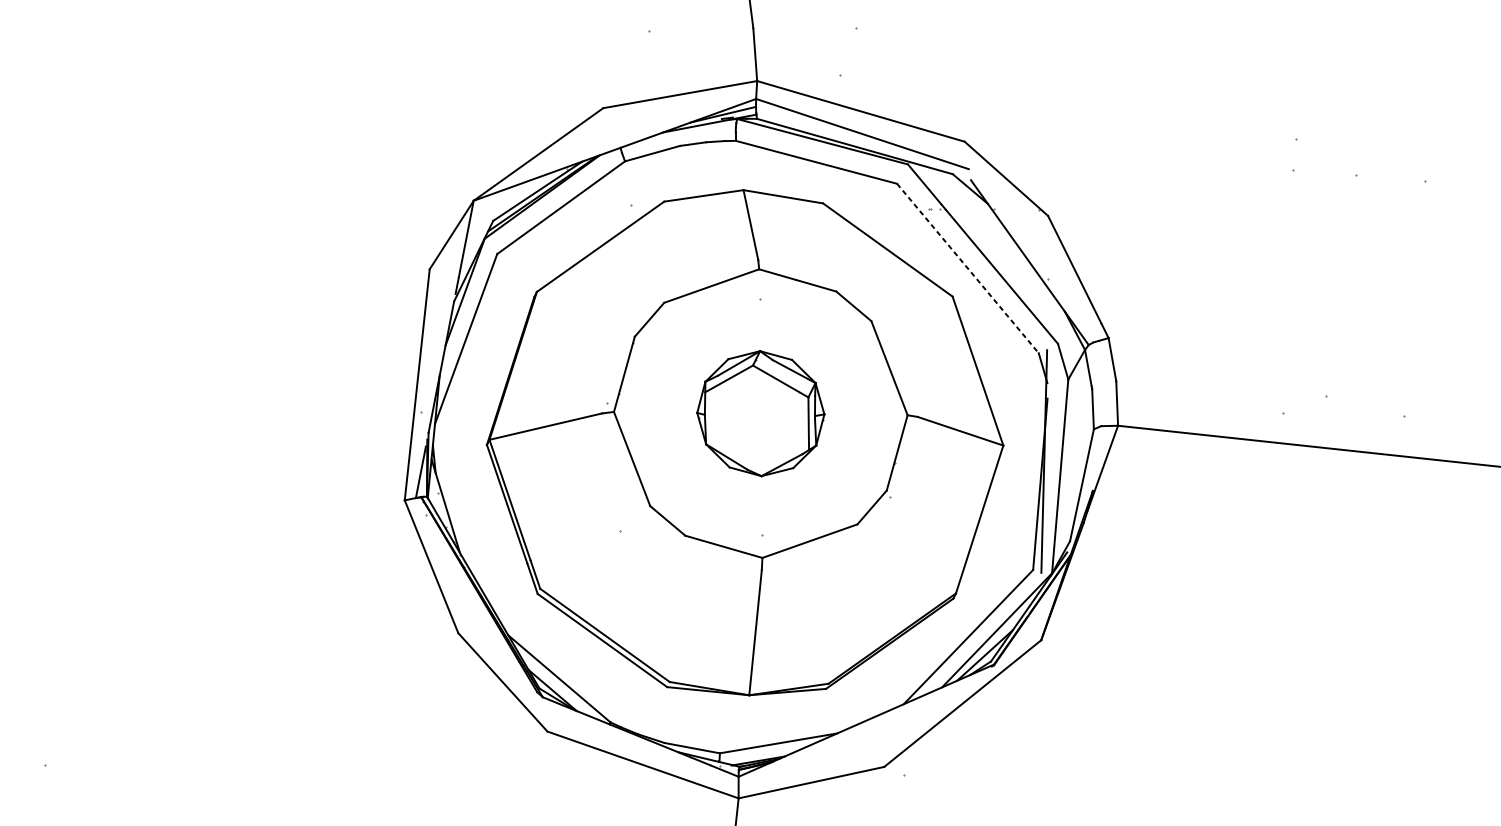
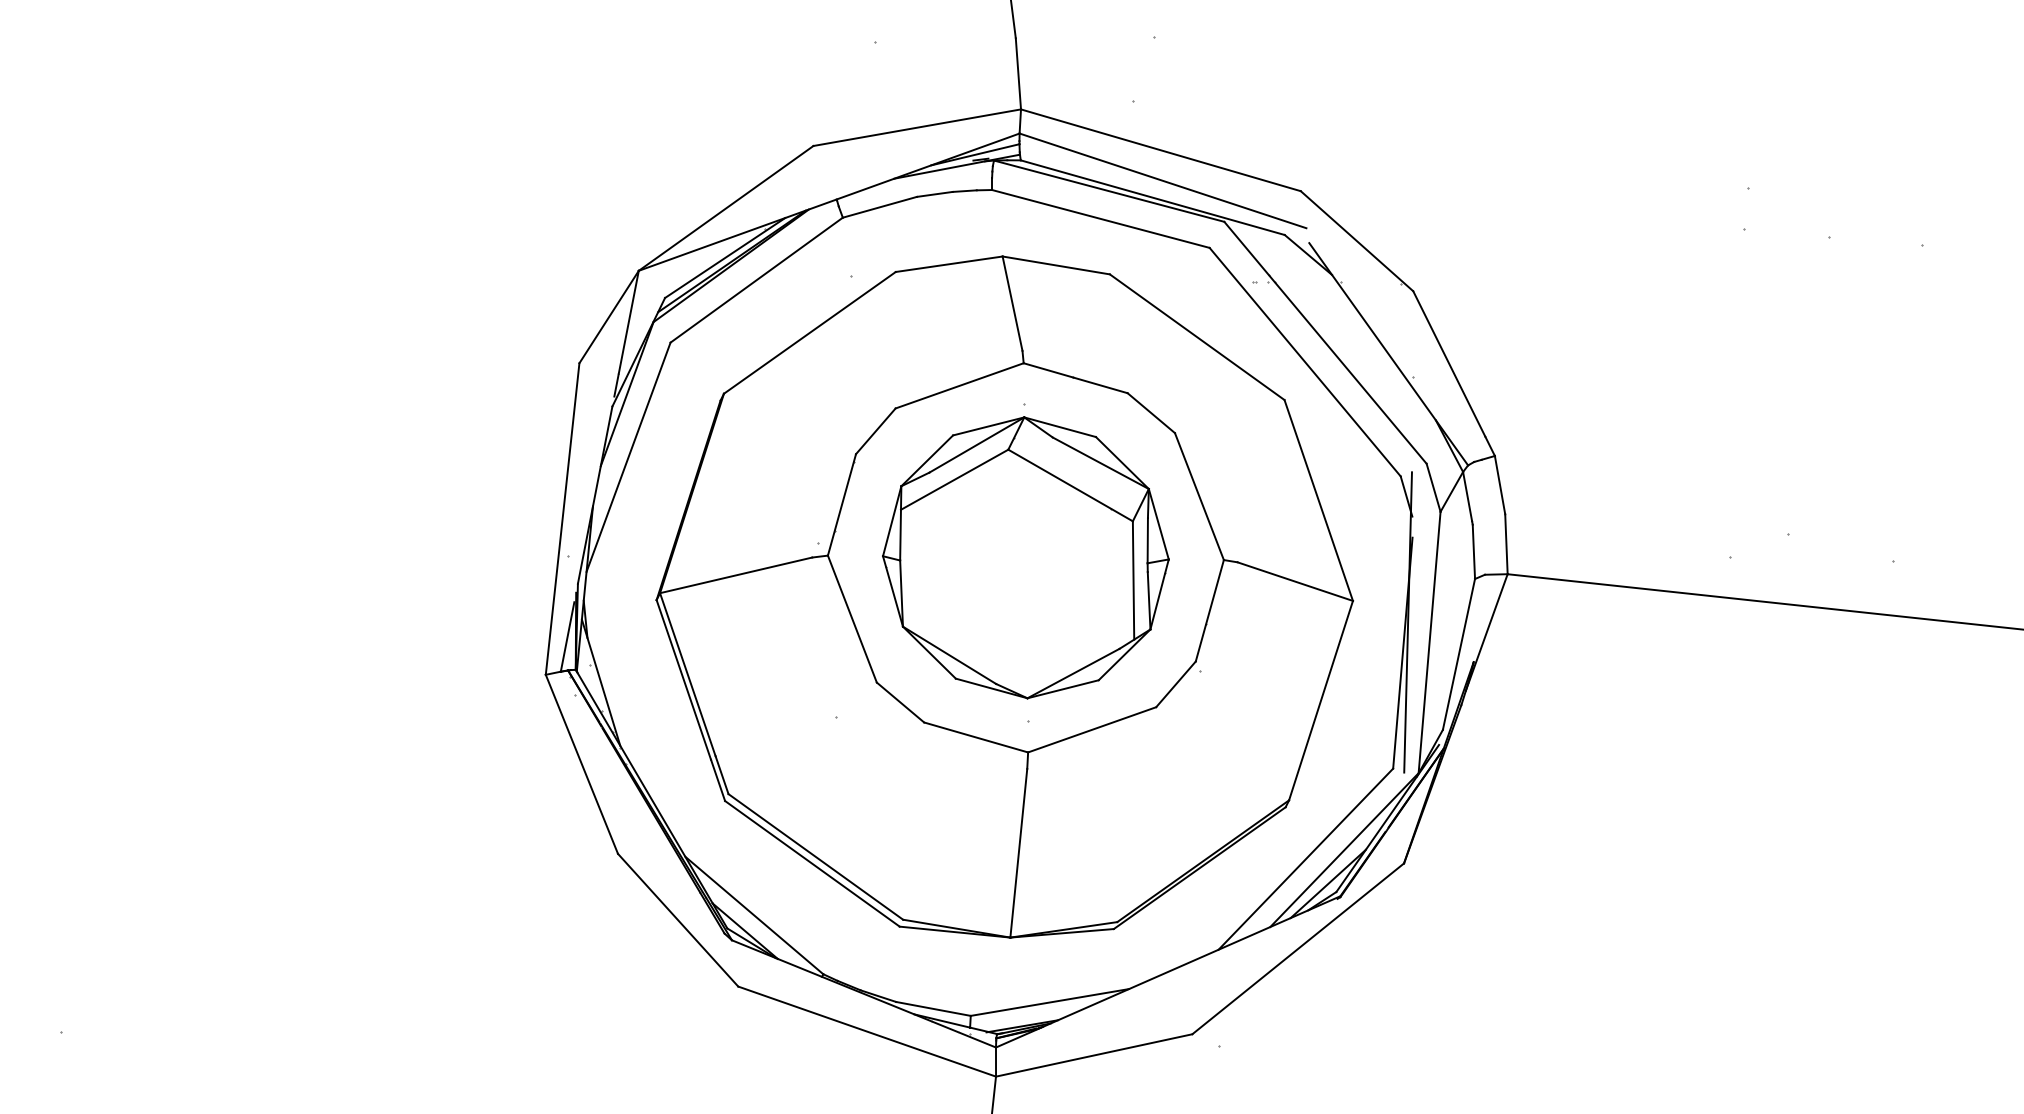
line: (968, 268) -> (1305, 362), dashed -> solid
part: (760, 413) -> (1025, 557), size x1.67

